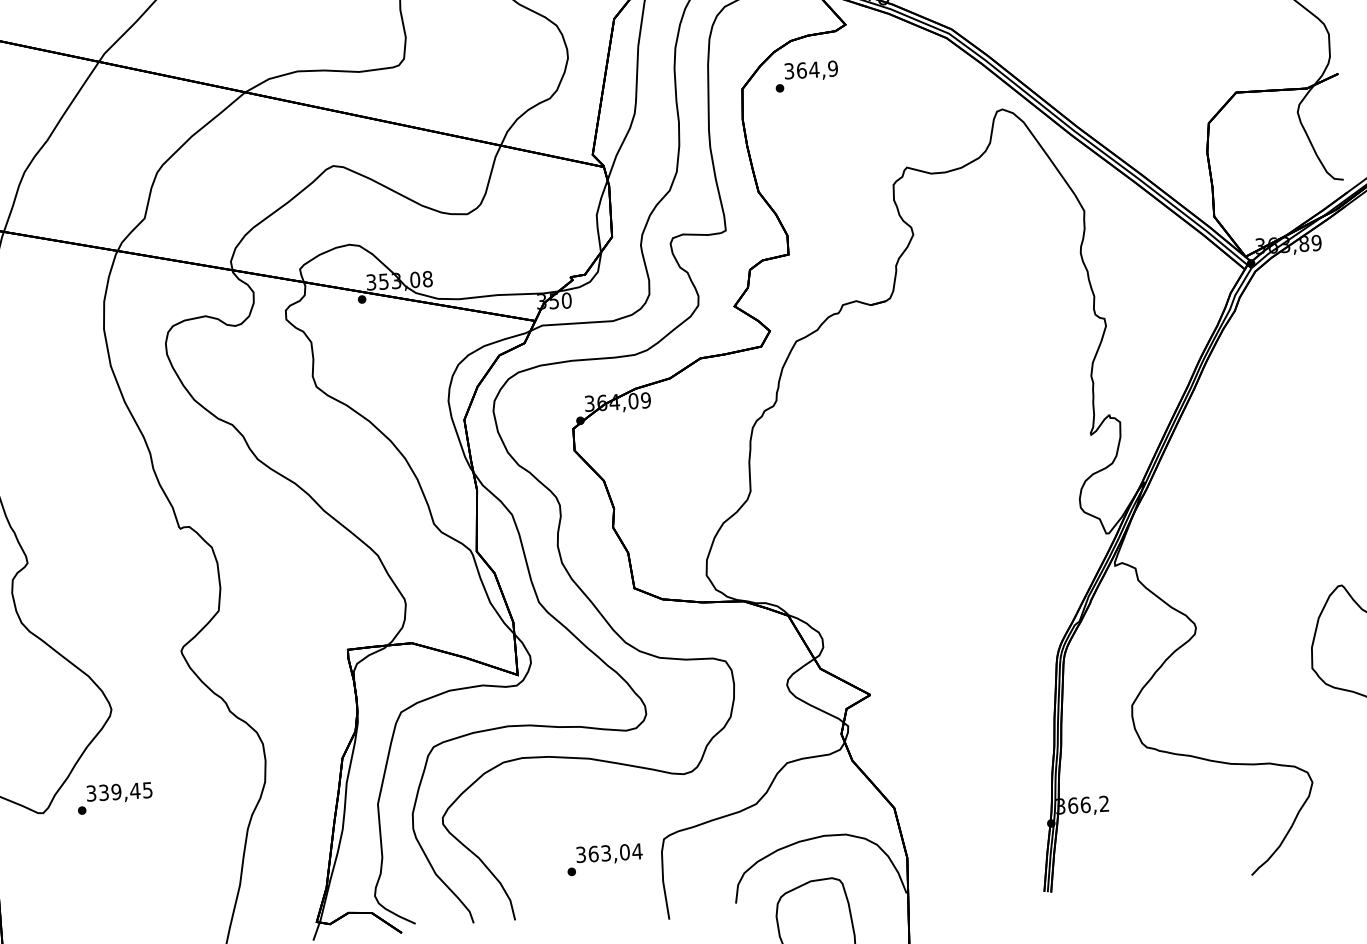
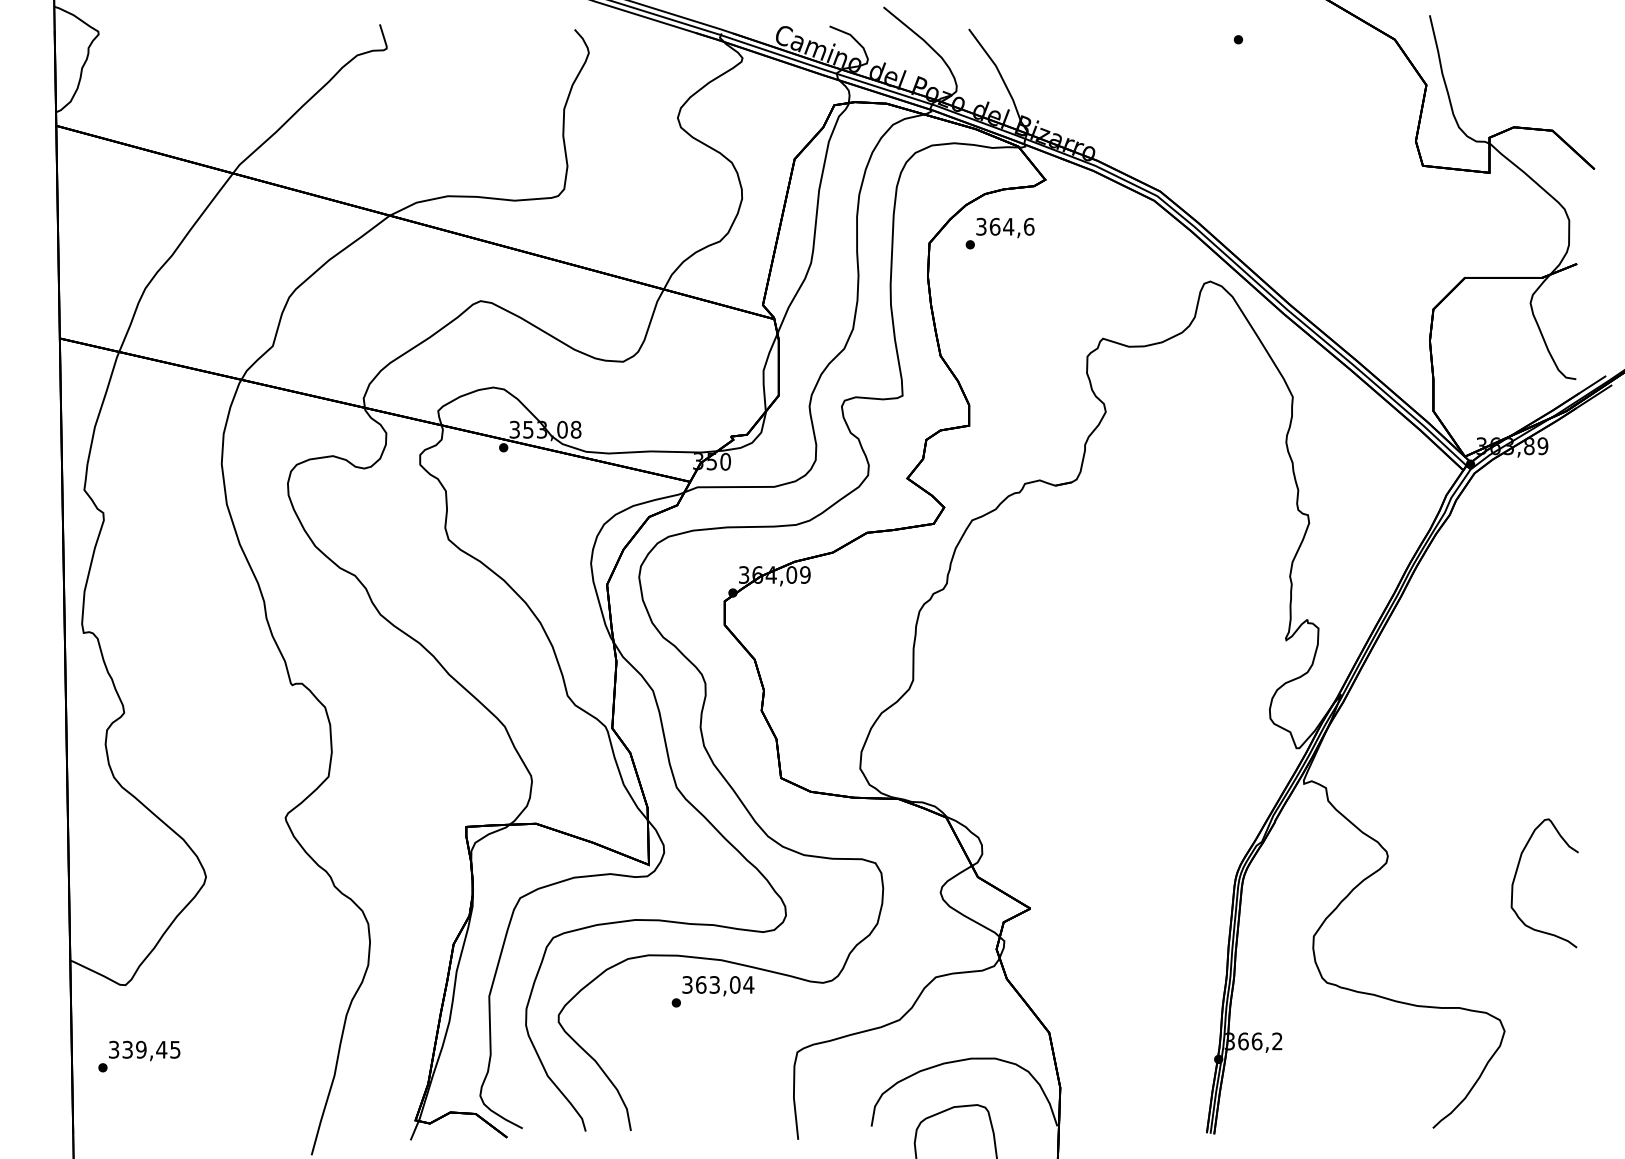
text: (832, 68) -> (1028, 226), 364,9 -> 364,6
text: (115, 798) -> (139, 1056), moved
text: (604, 859) -> (712, 991), moved

